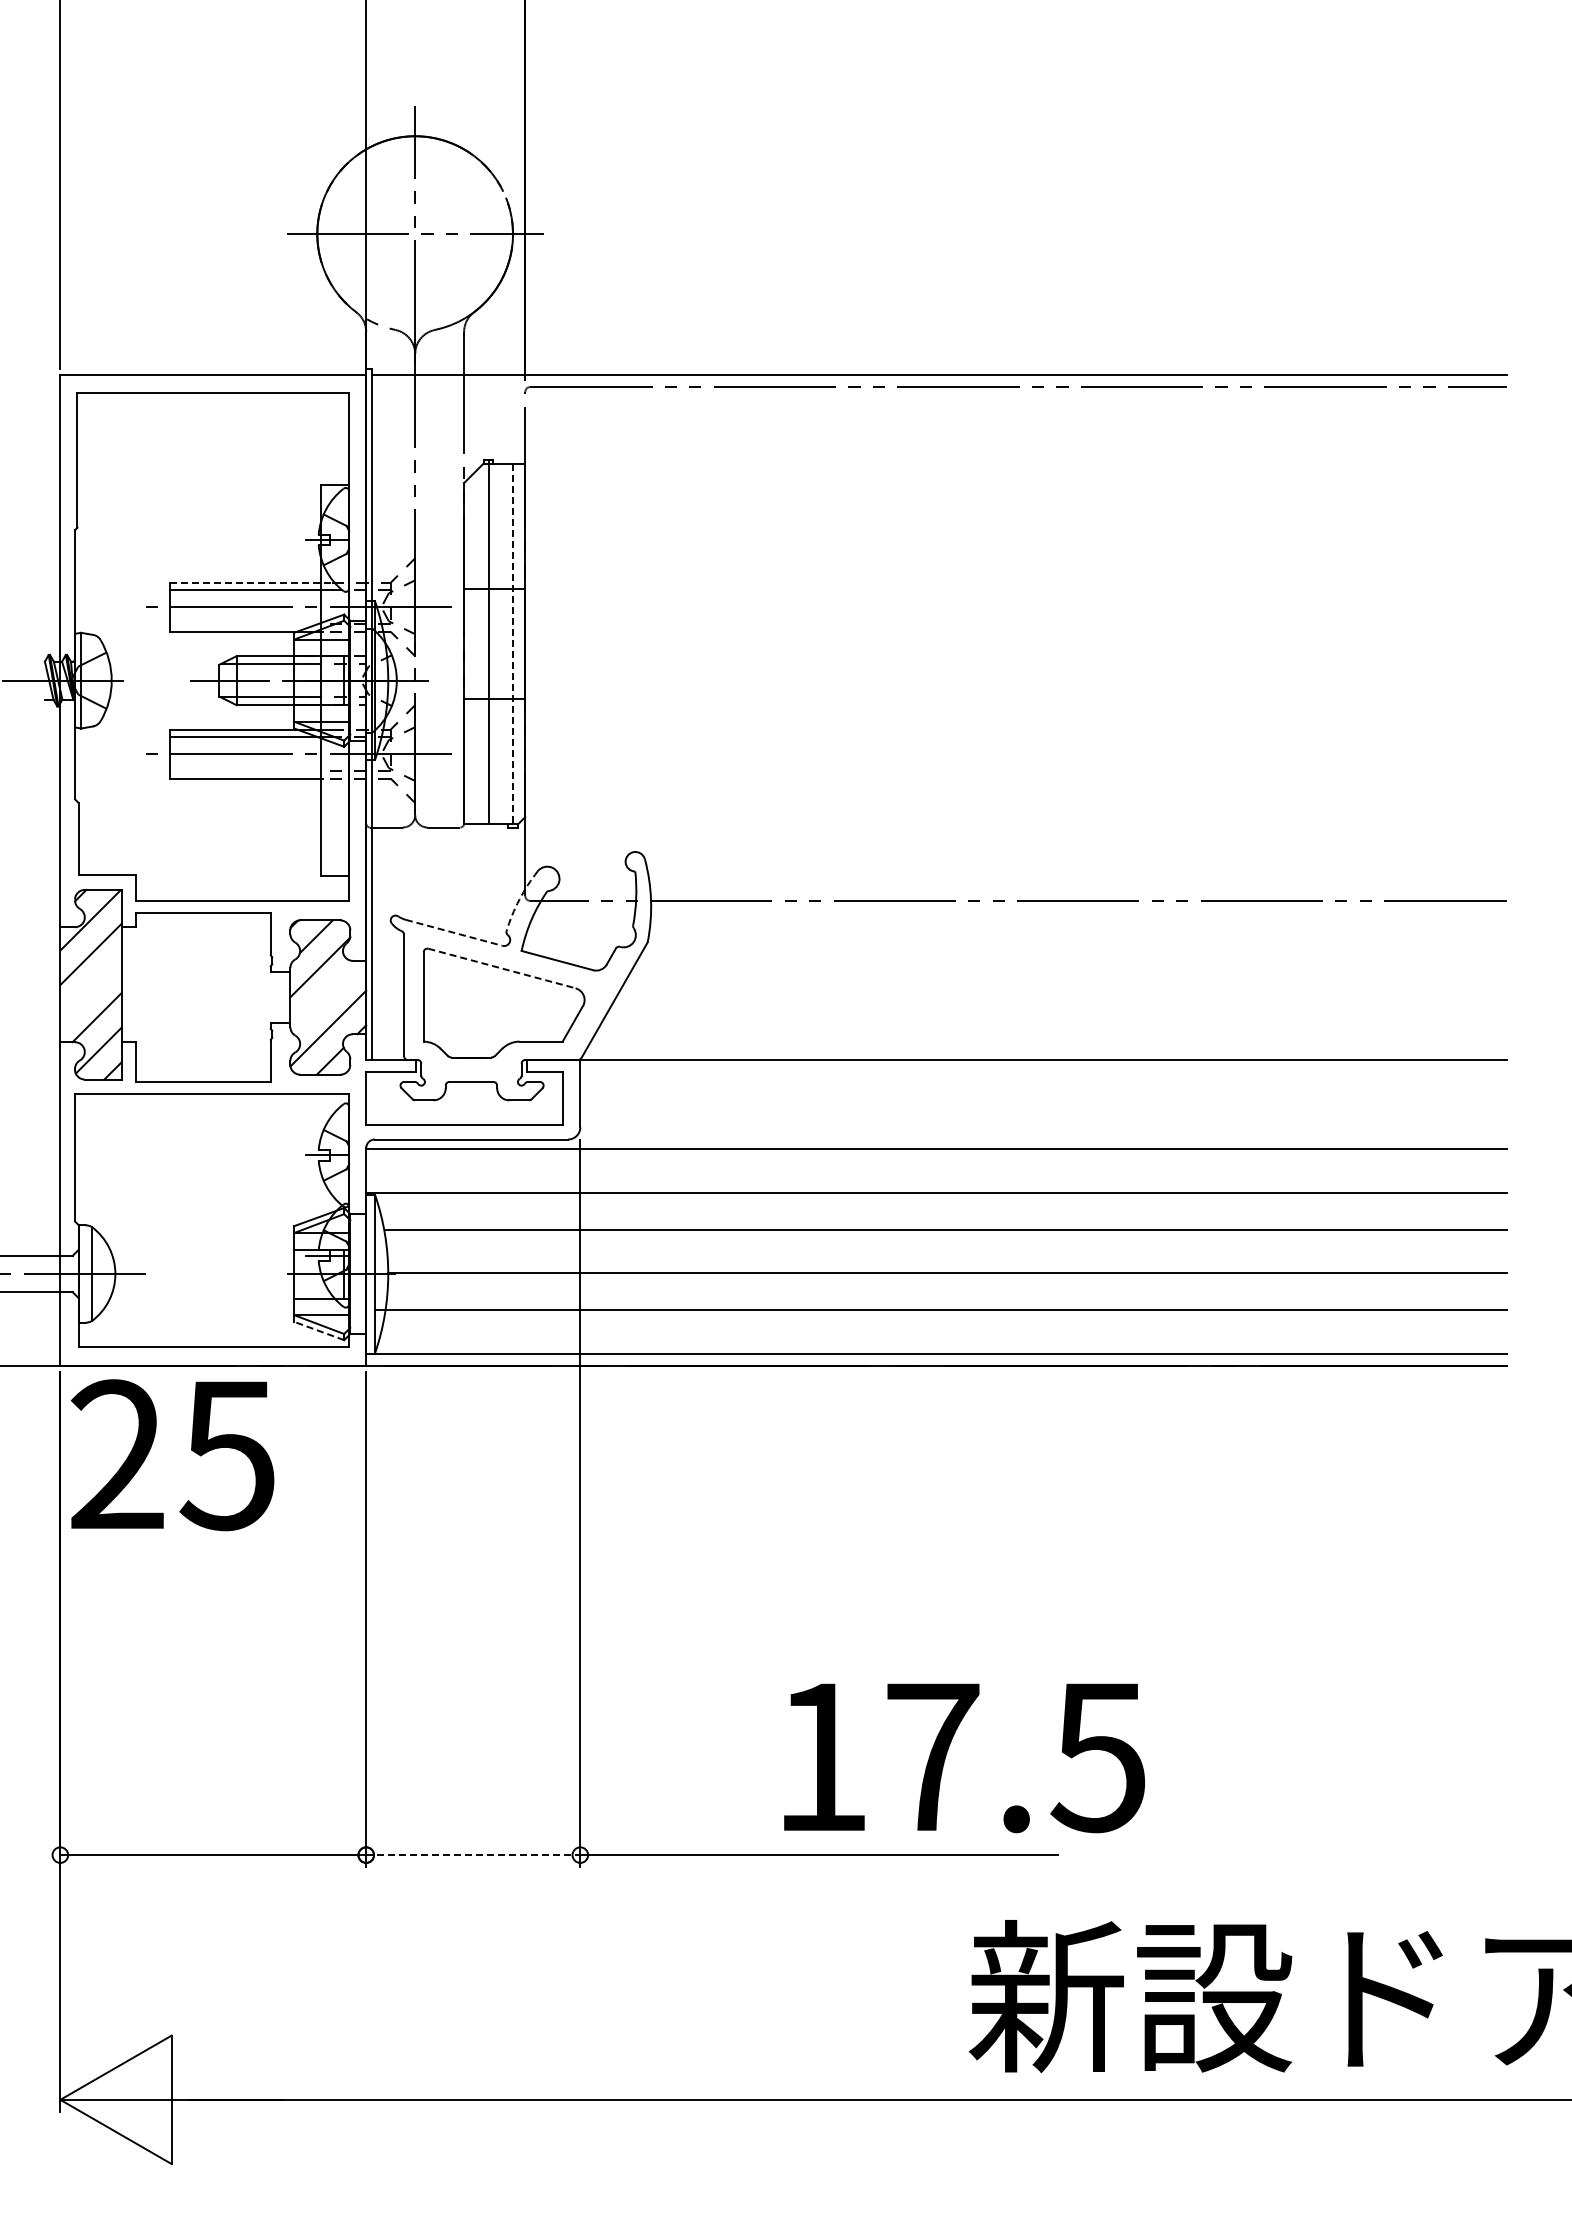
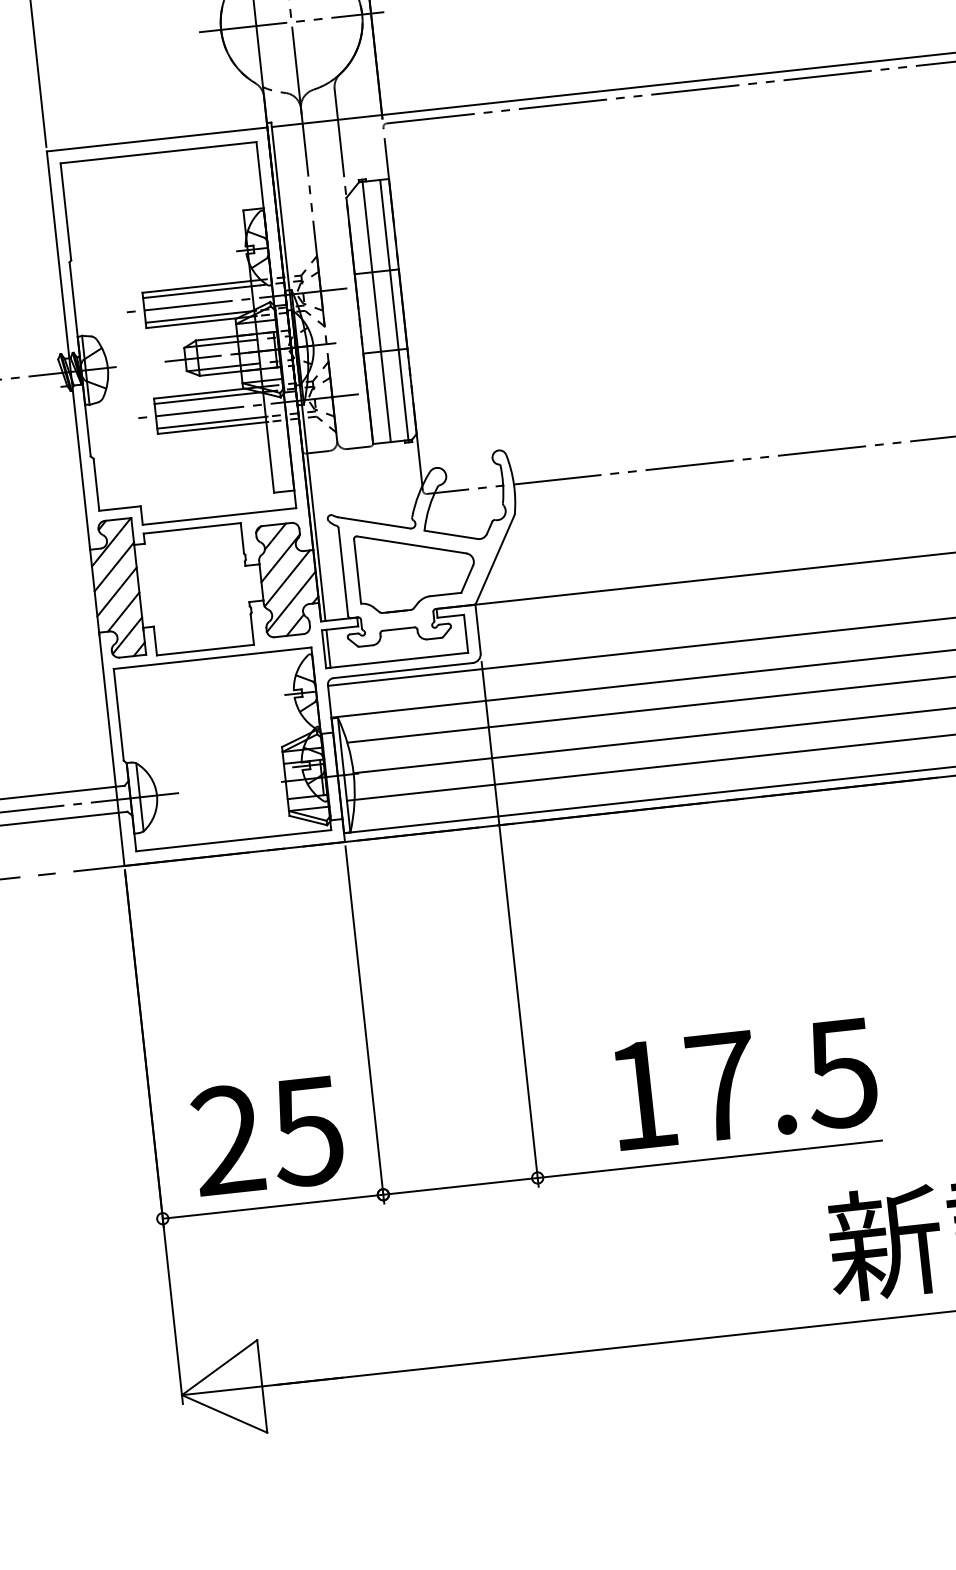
line: (251, 582) -> (200, 286), dashed -> solid
line: (246, 624) -> (200, 316), added
line: (513, 645) -> (394, 311), dashed -> solid
line: (246, 771) -> (212, 422), added
arc: (519, 899) -> (419, 493), dashed -> solid
line: (454, 932) -> (374, 522), dashed -> solid
line: (502, 968) -> (412, 544), dashed -> solid
line: (90, 988) -> (116, 591), added
line: (326, 995) -> (287, 578), added
line: (372, 1098) -> (328, 648), added
line: (319, 1330) -> (308, 820), dashed -> solid
text: (172, 1455) -> (267, 1136), moved
text: (964, 1758) -> (745, 1084), moved
line: (473, 1855) -> (460, 1186), dashed -> solid

